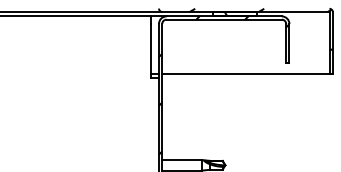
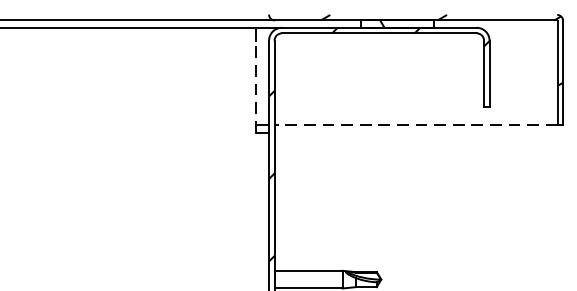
line: (151, 50) -> (256, 85), solid -> dashed
line: (245, 74) -> (415, 126), solid -> dashed

